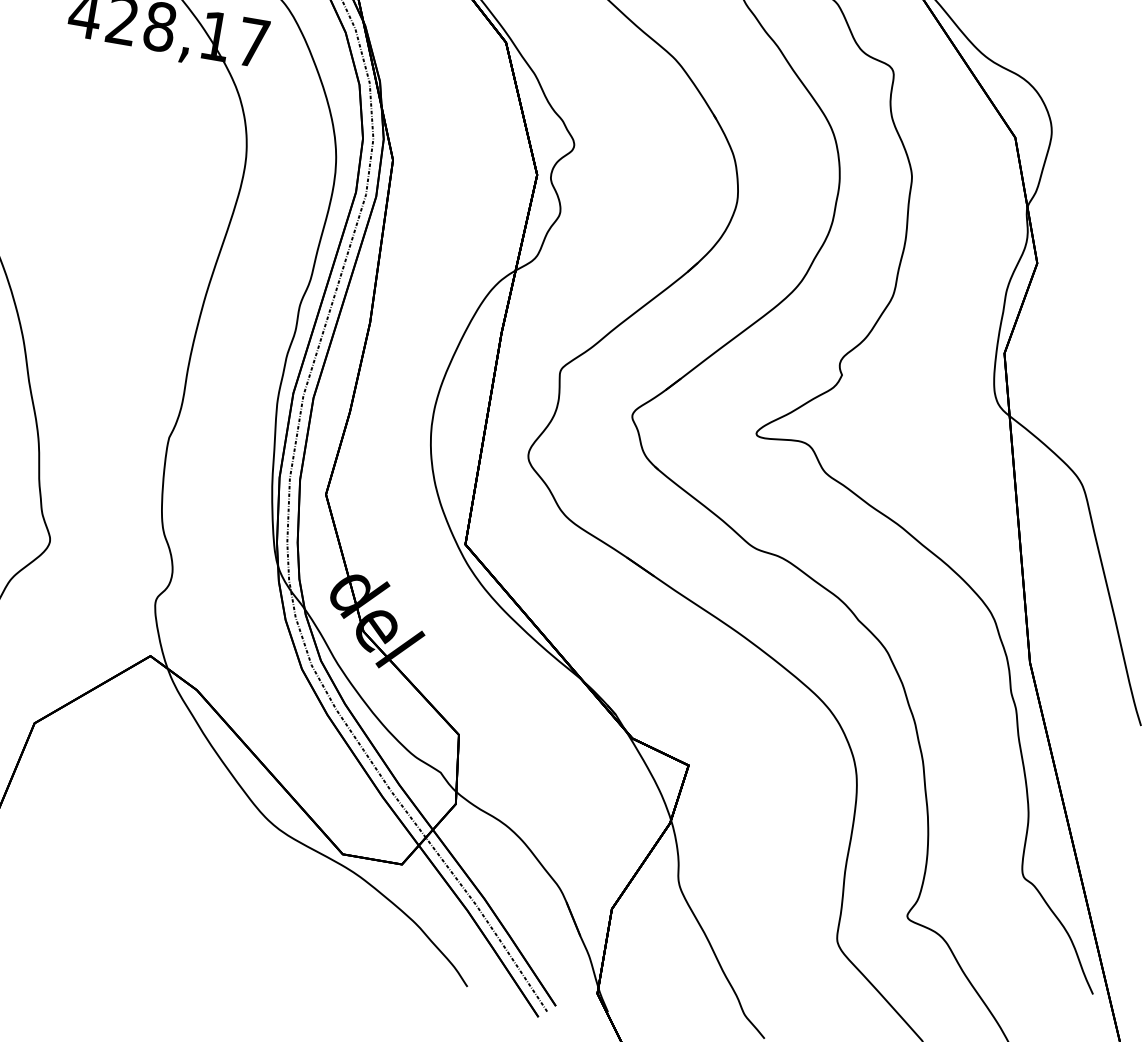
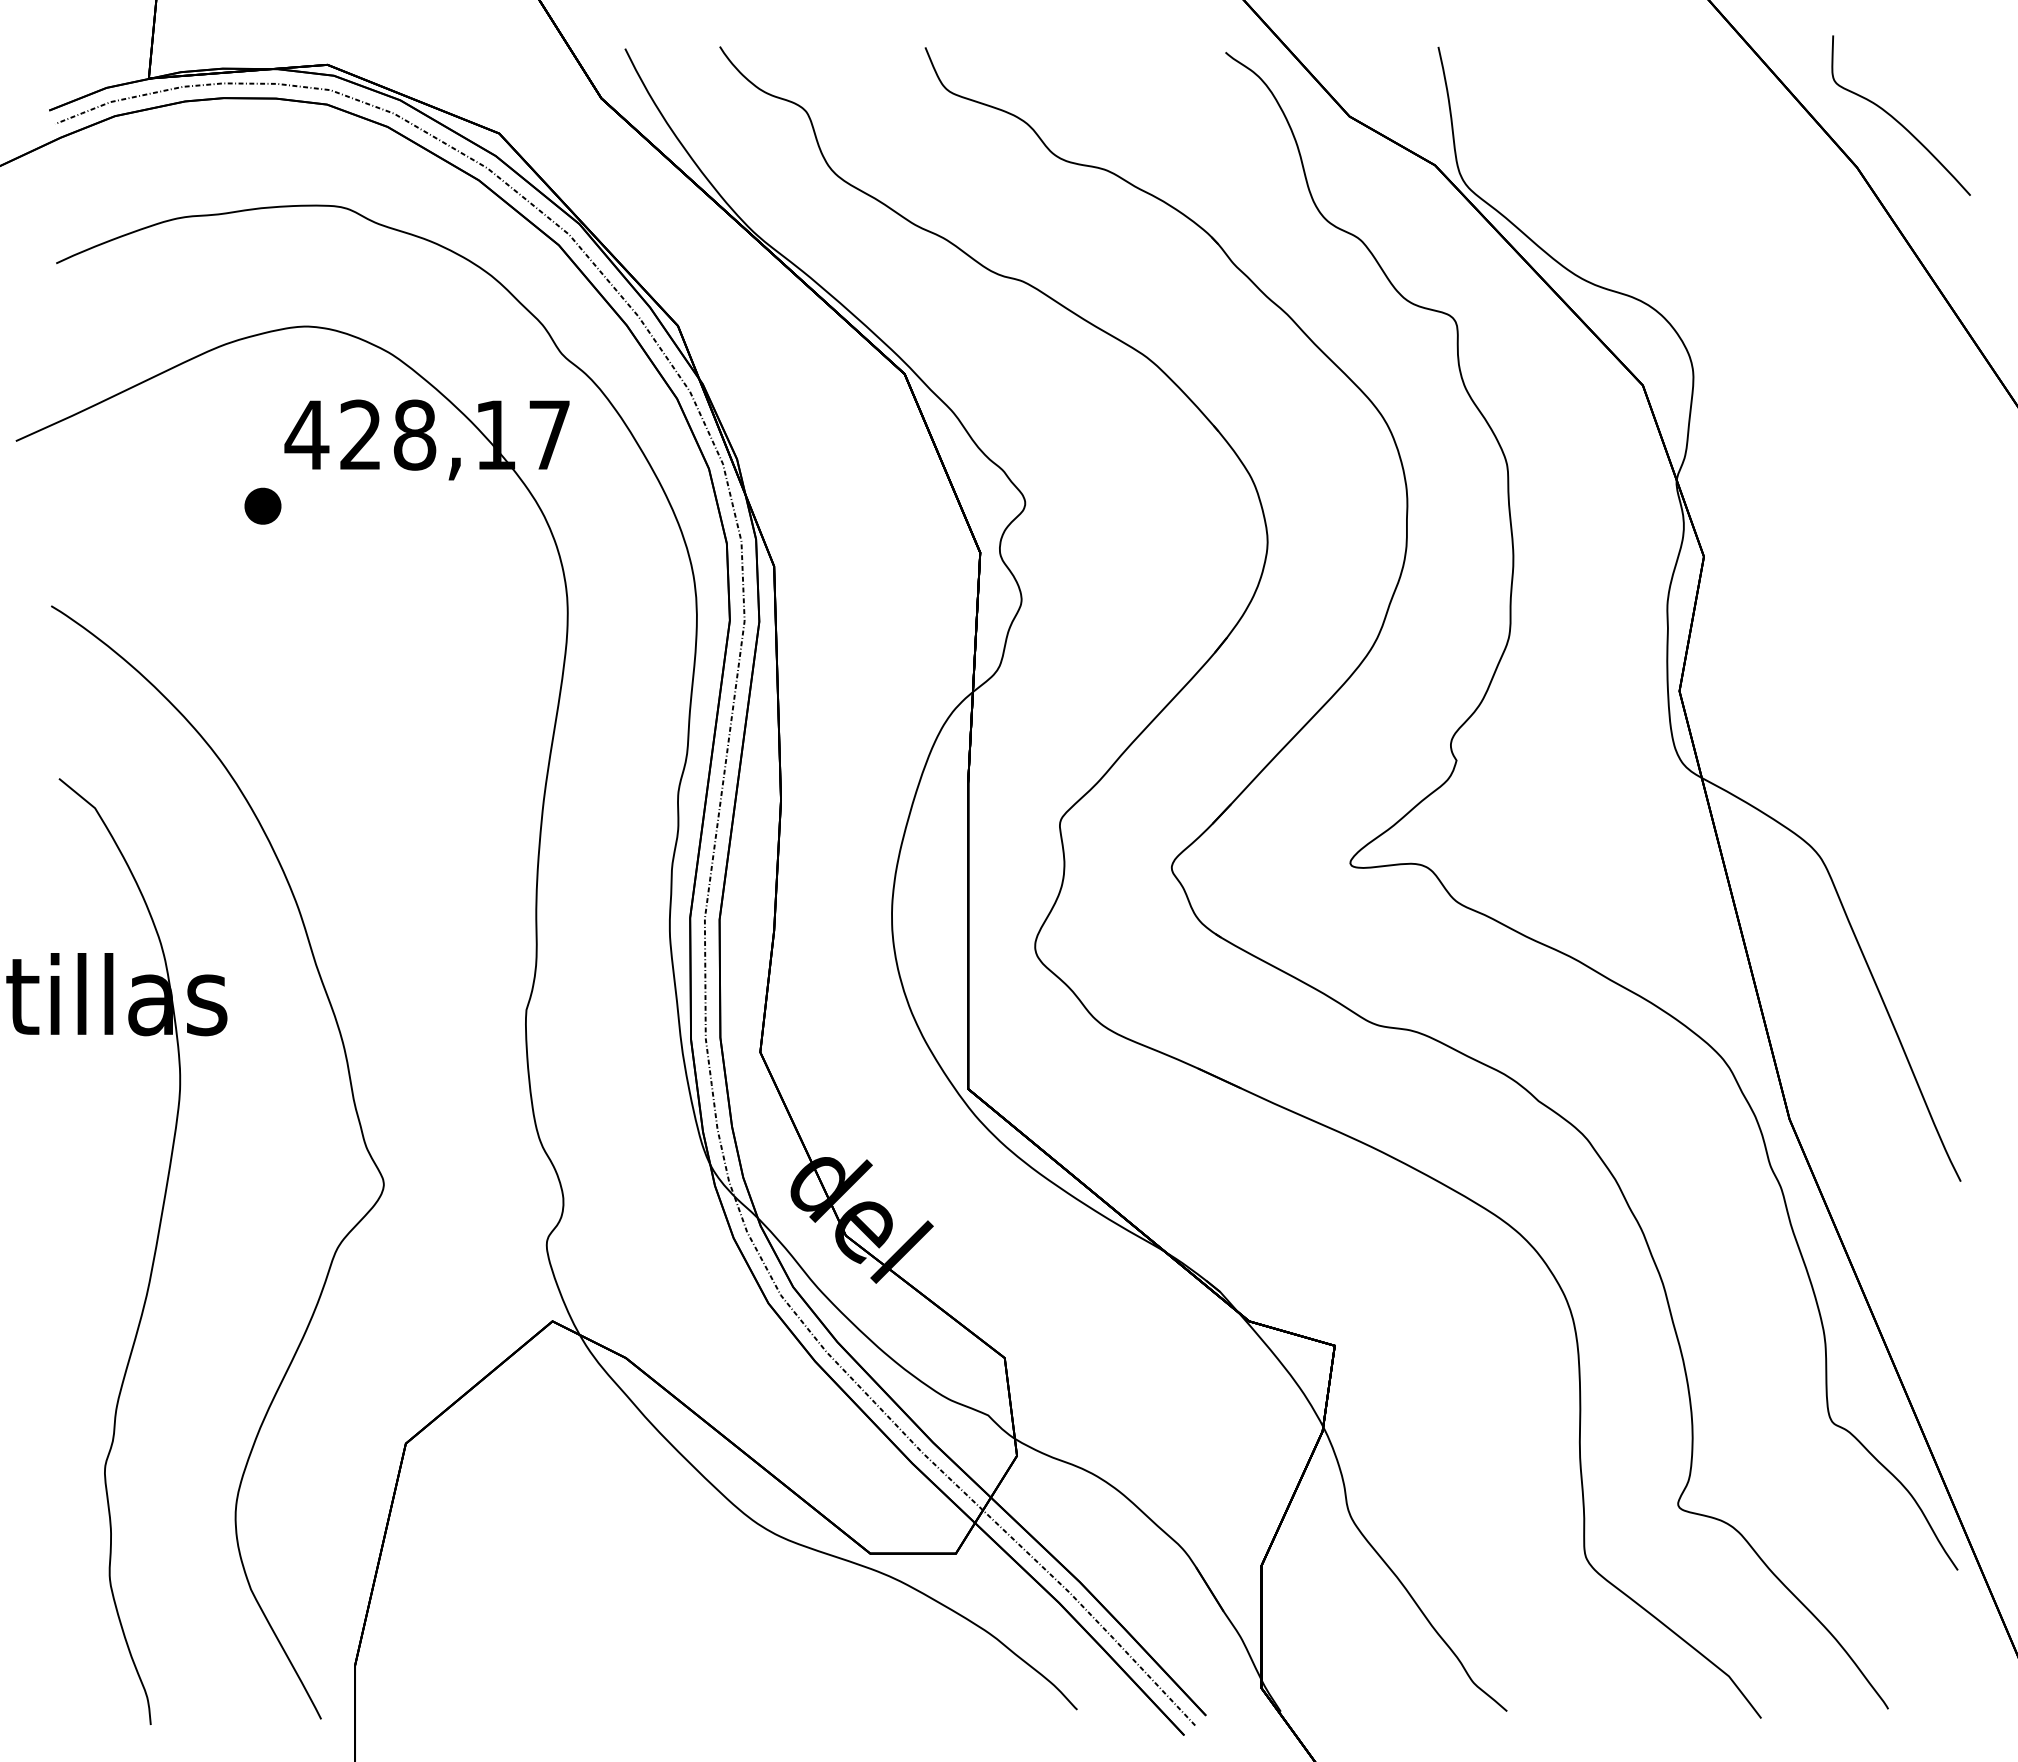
part: (46, 57) -> (262, 505), added

